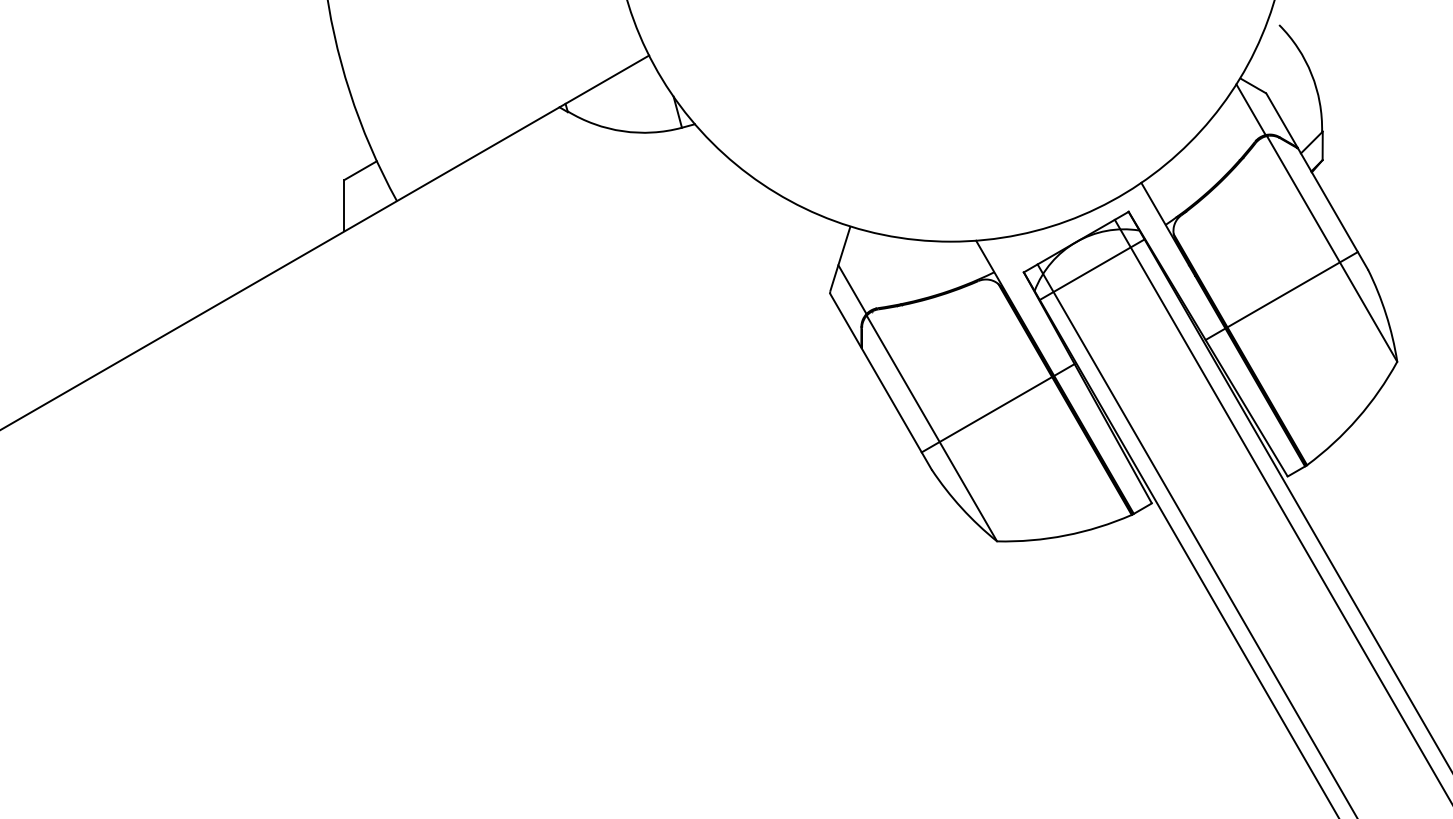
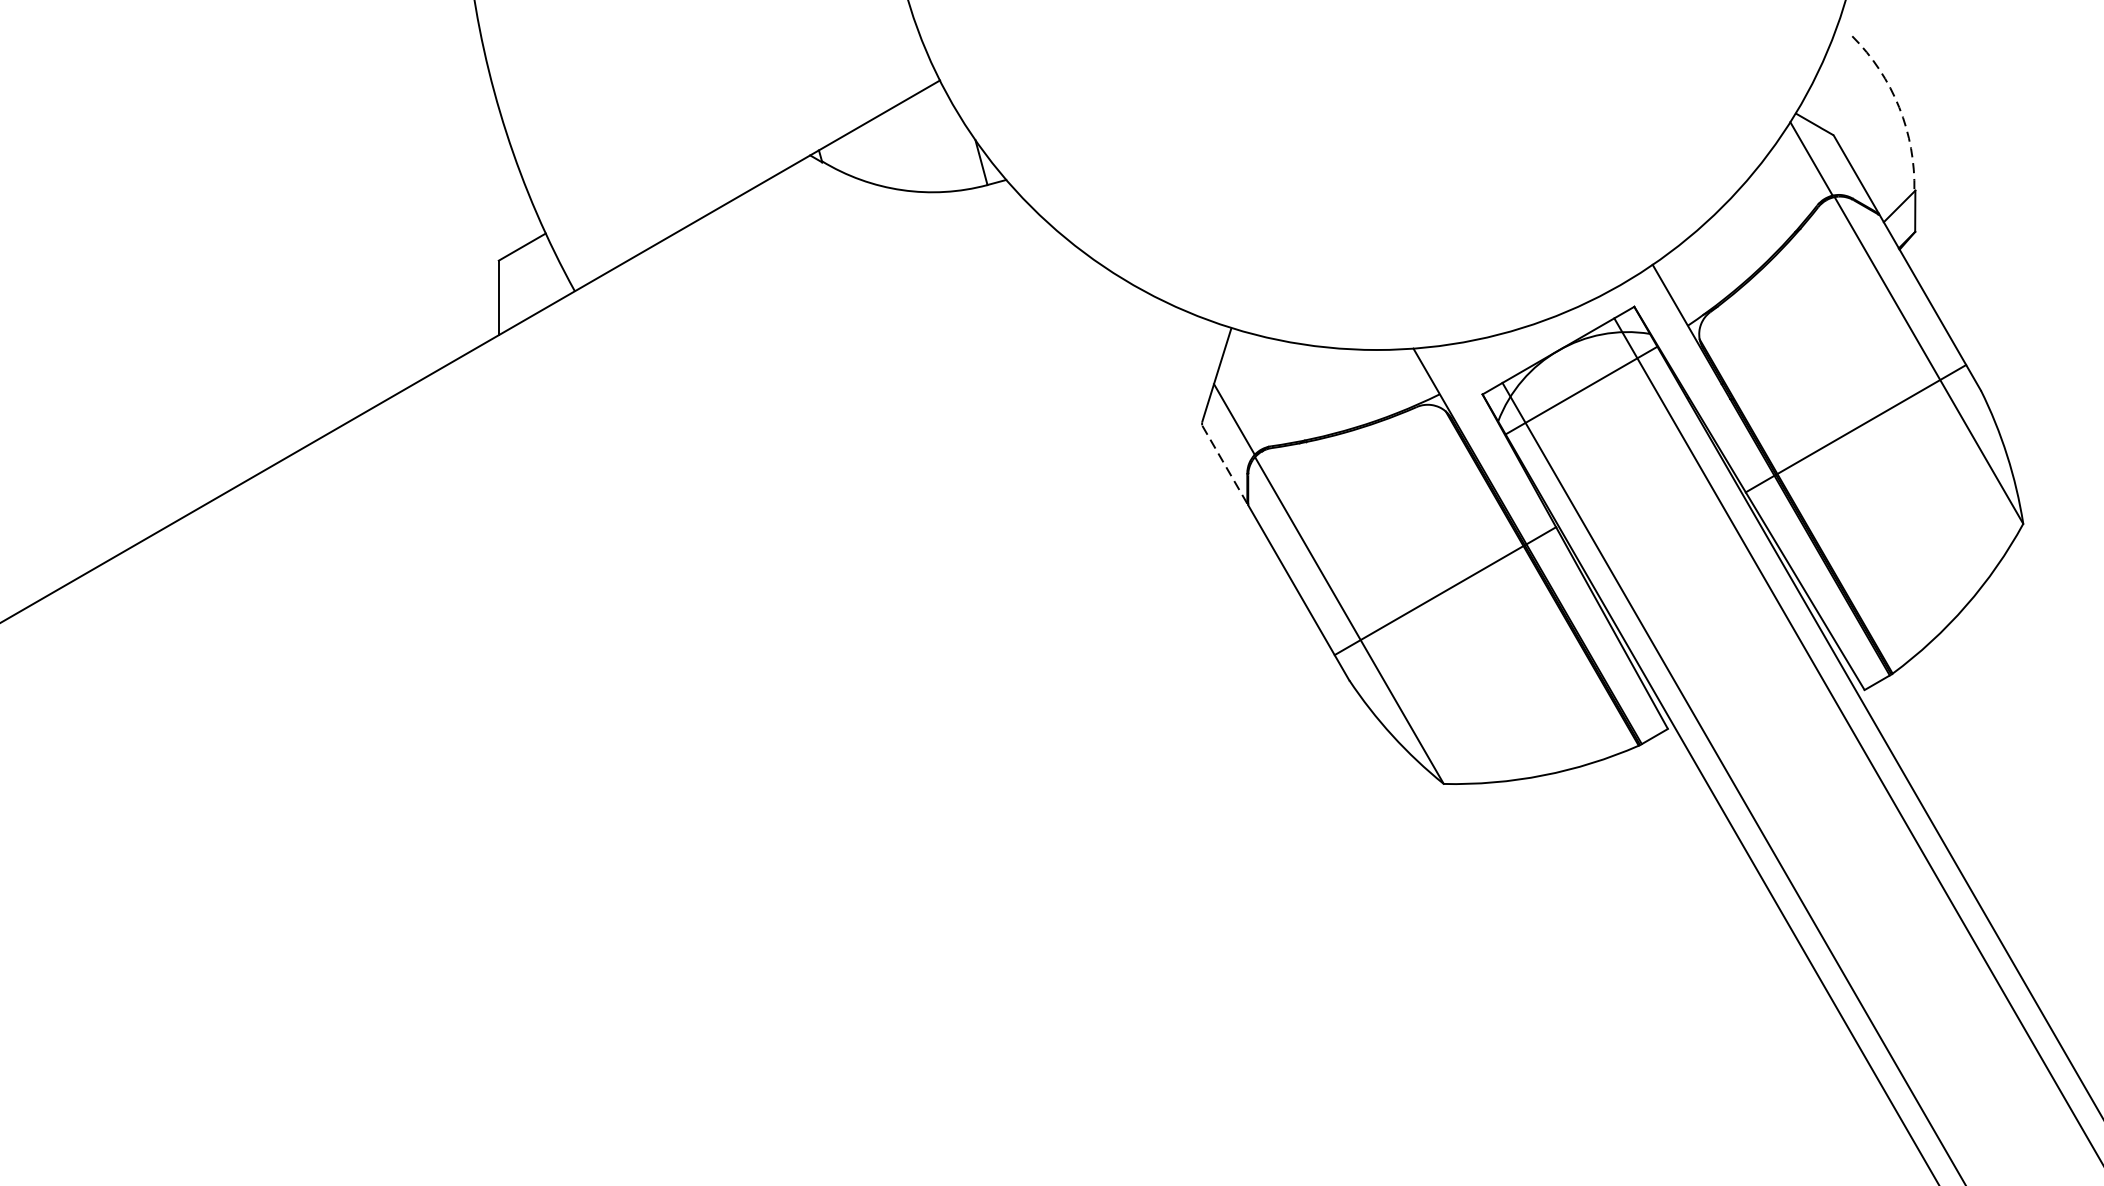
arc: (1311, 74) -> (1899, 107), solid -> dashed
line: (845, 320) -> (1224, 464), solid -> dashed

